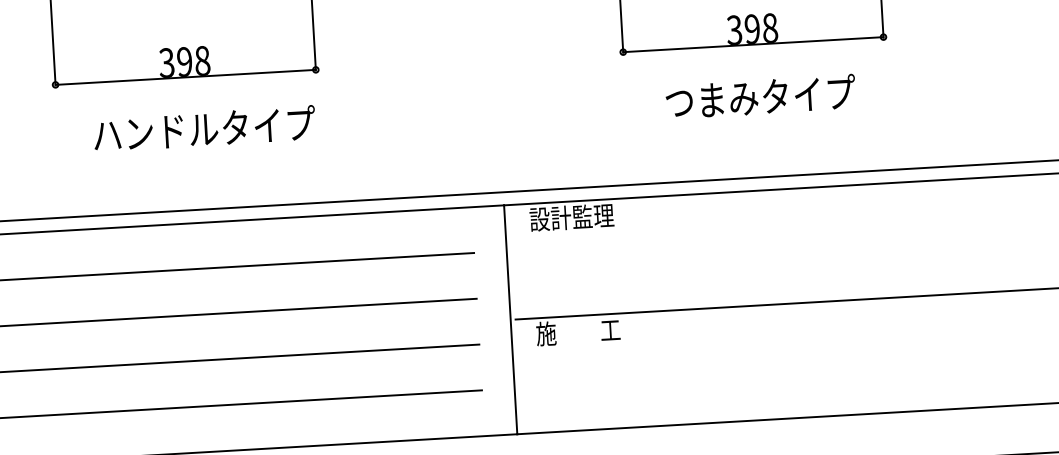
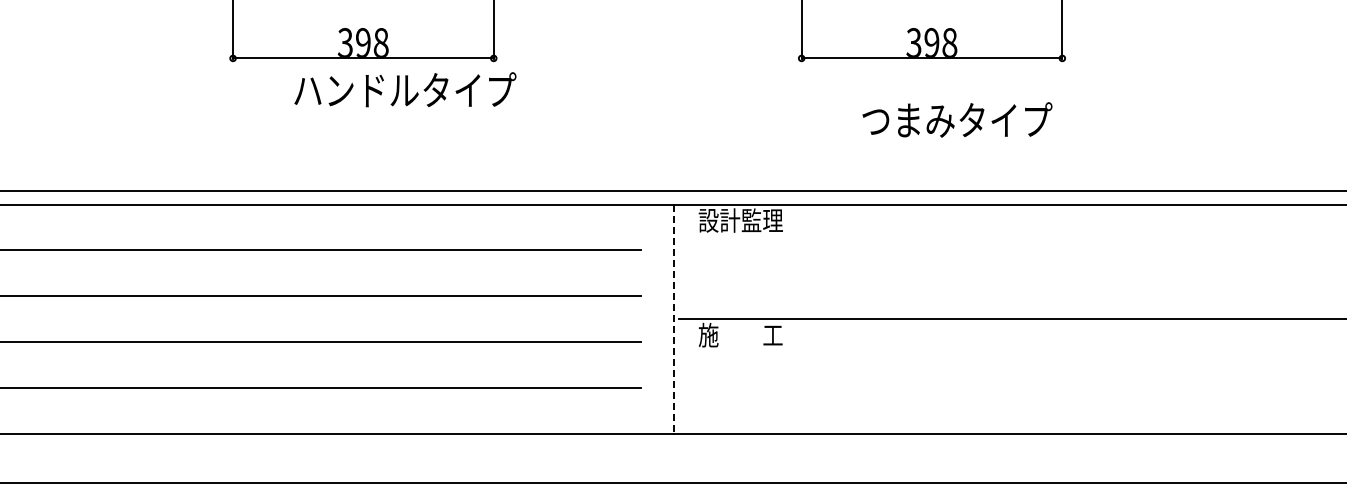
text: (760, 96) -> (957, 119), moved
text: (204, 128) -> (405, 89), moved
line: (510, 320) -> (673, 319), solid -> dashed

